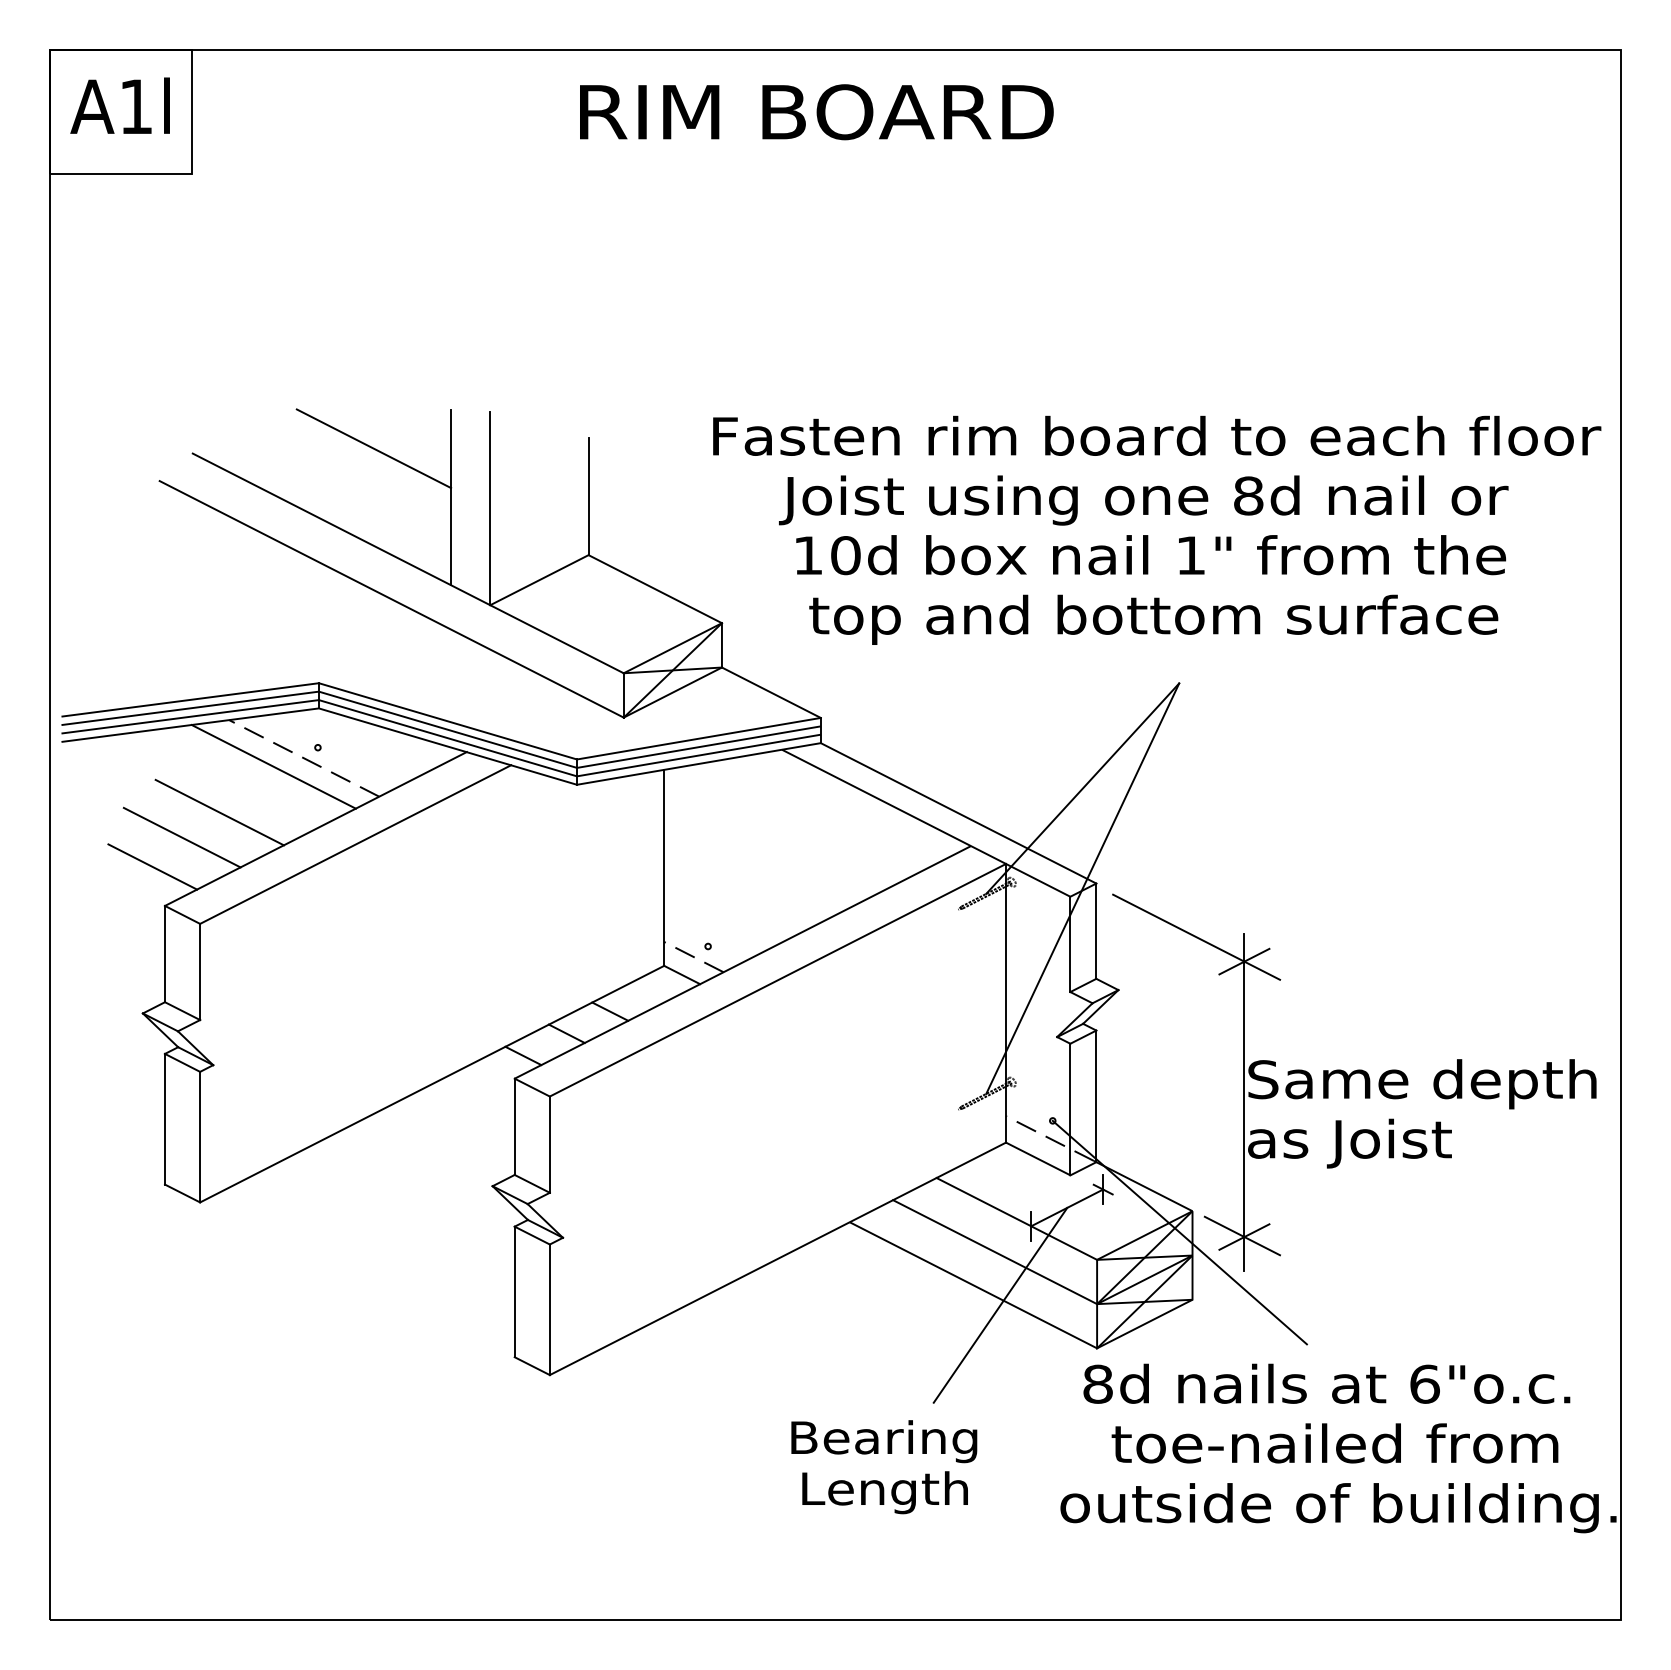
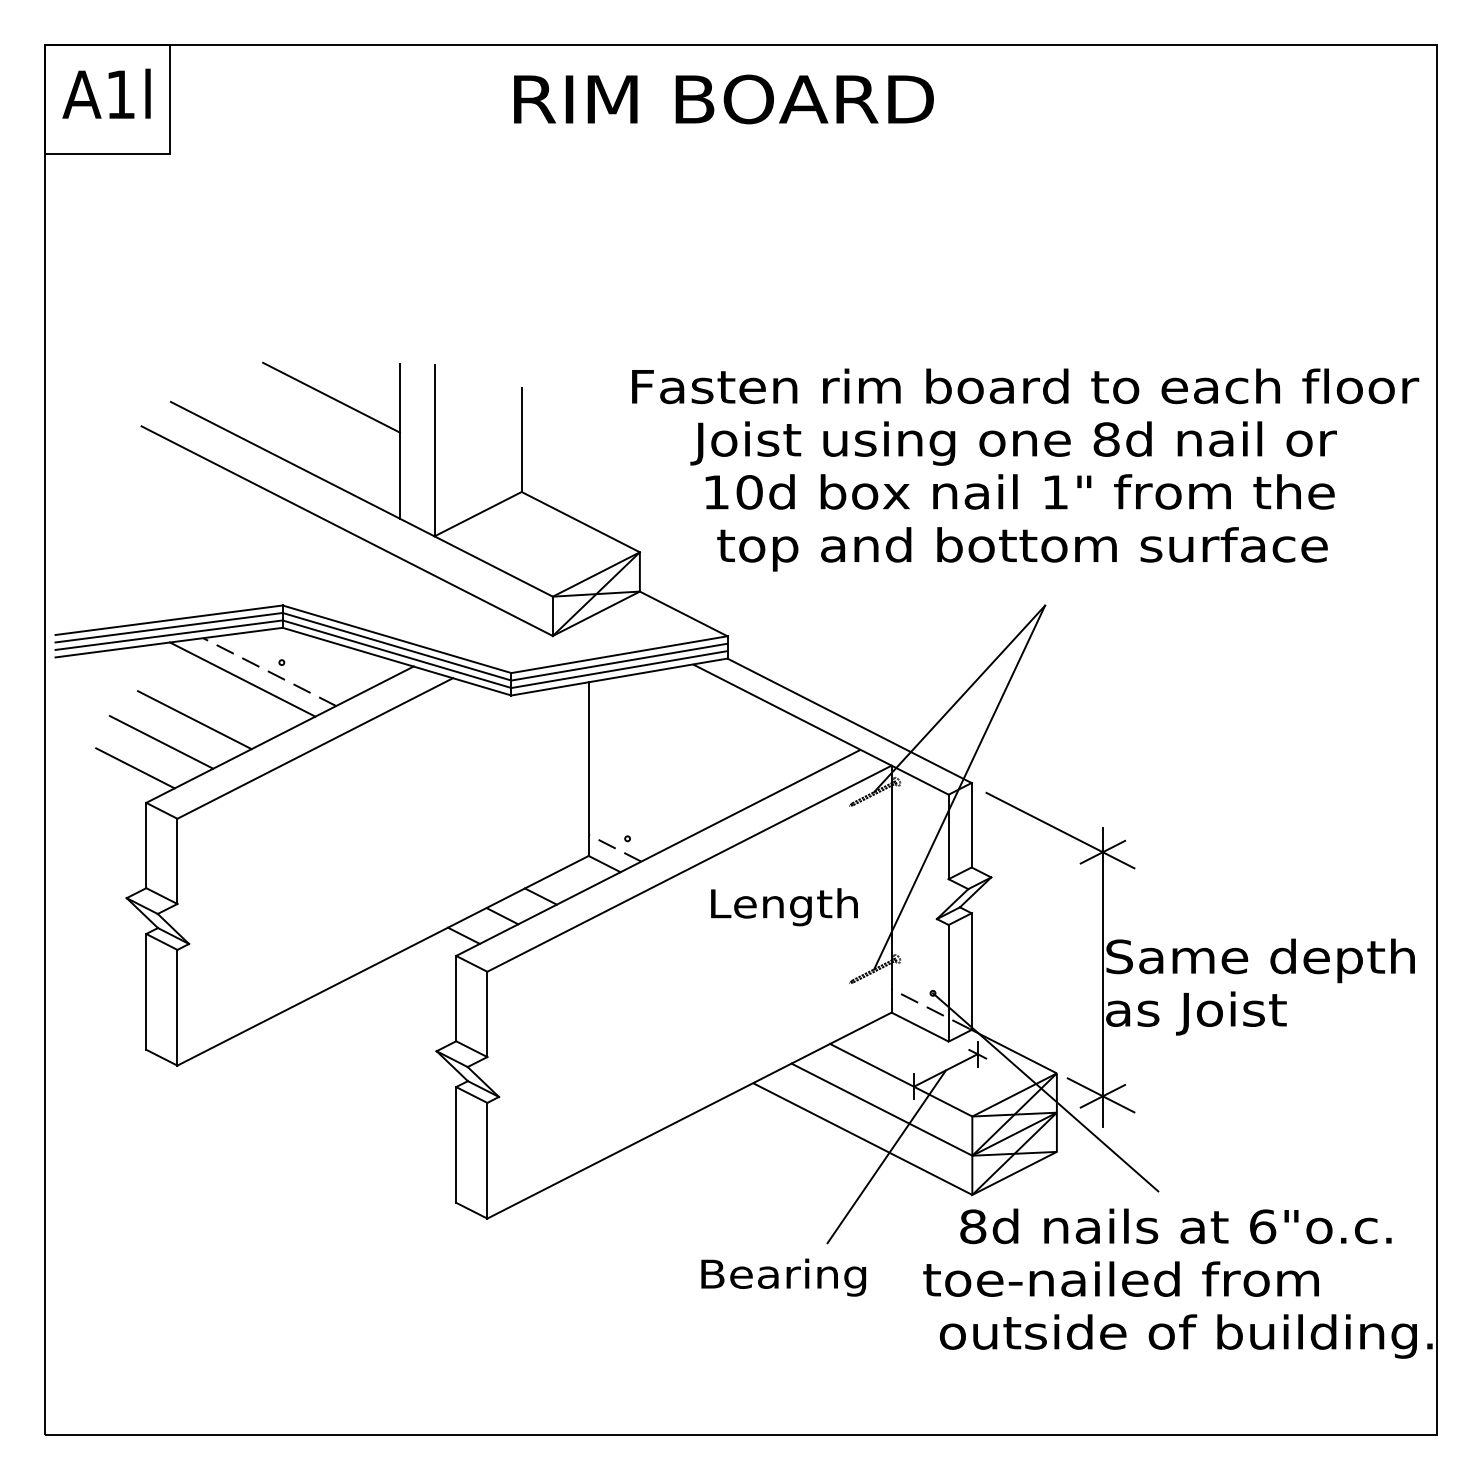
text: (1334, 1443) -> (1120, 1279), moved
text: (884, 1492) -> (783, 907), moved

